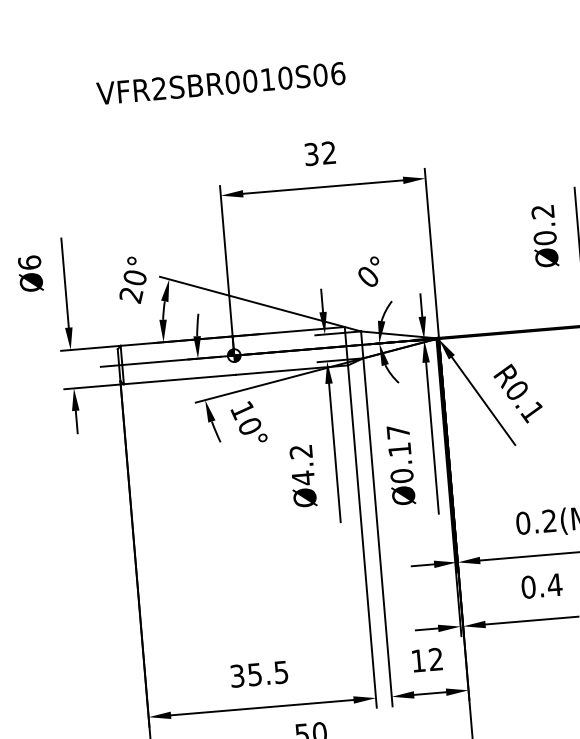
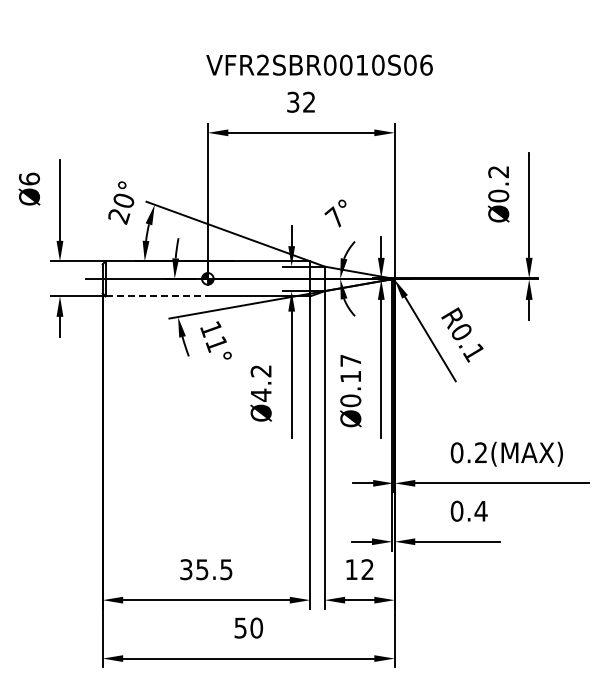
text: (220, 82) -> (319, 64), moved
text: (366, 275) -> (333, 216), 0° -> 7°
line: (180, 379) -> (157, 296), solid -> dashed
text: (249, 426) -> (216, 344), 10° -> 11°

